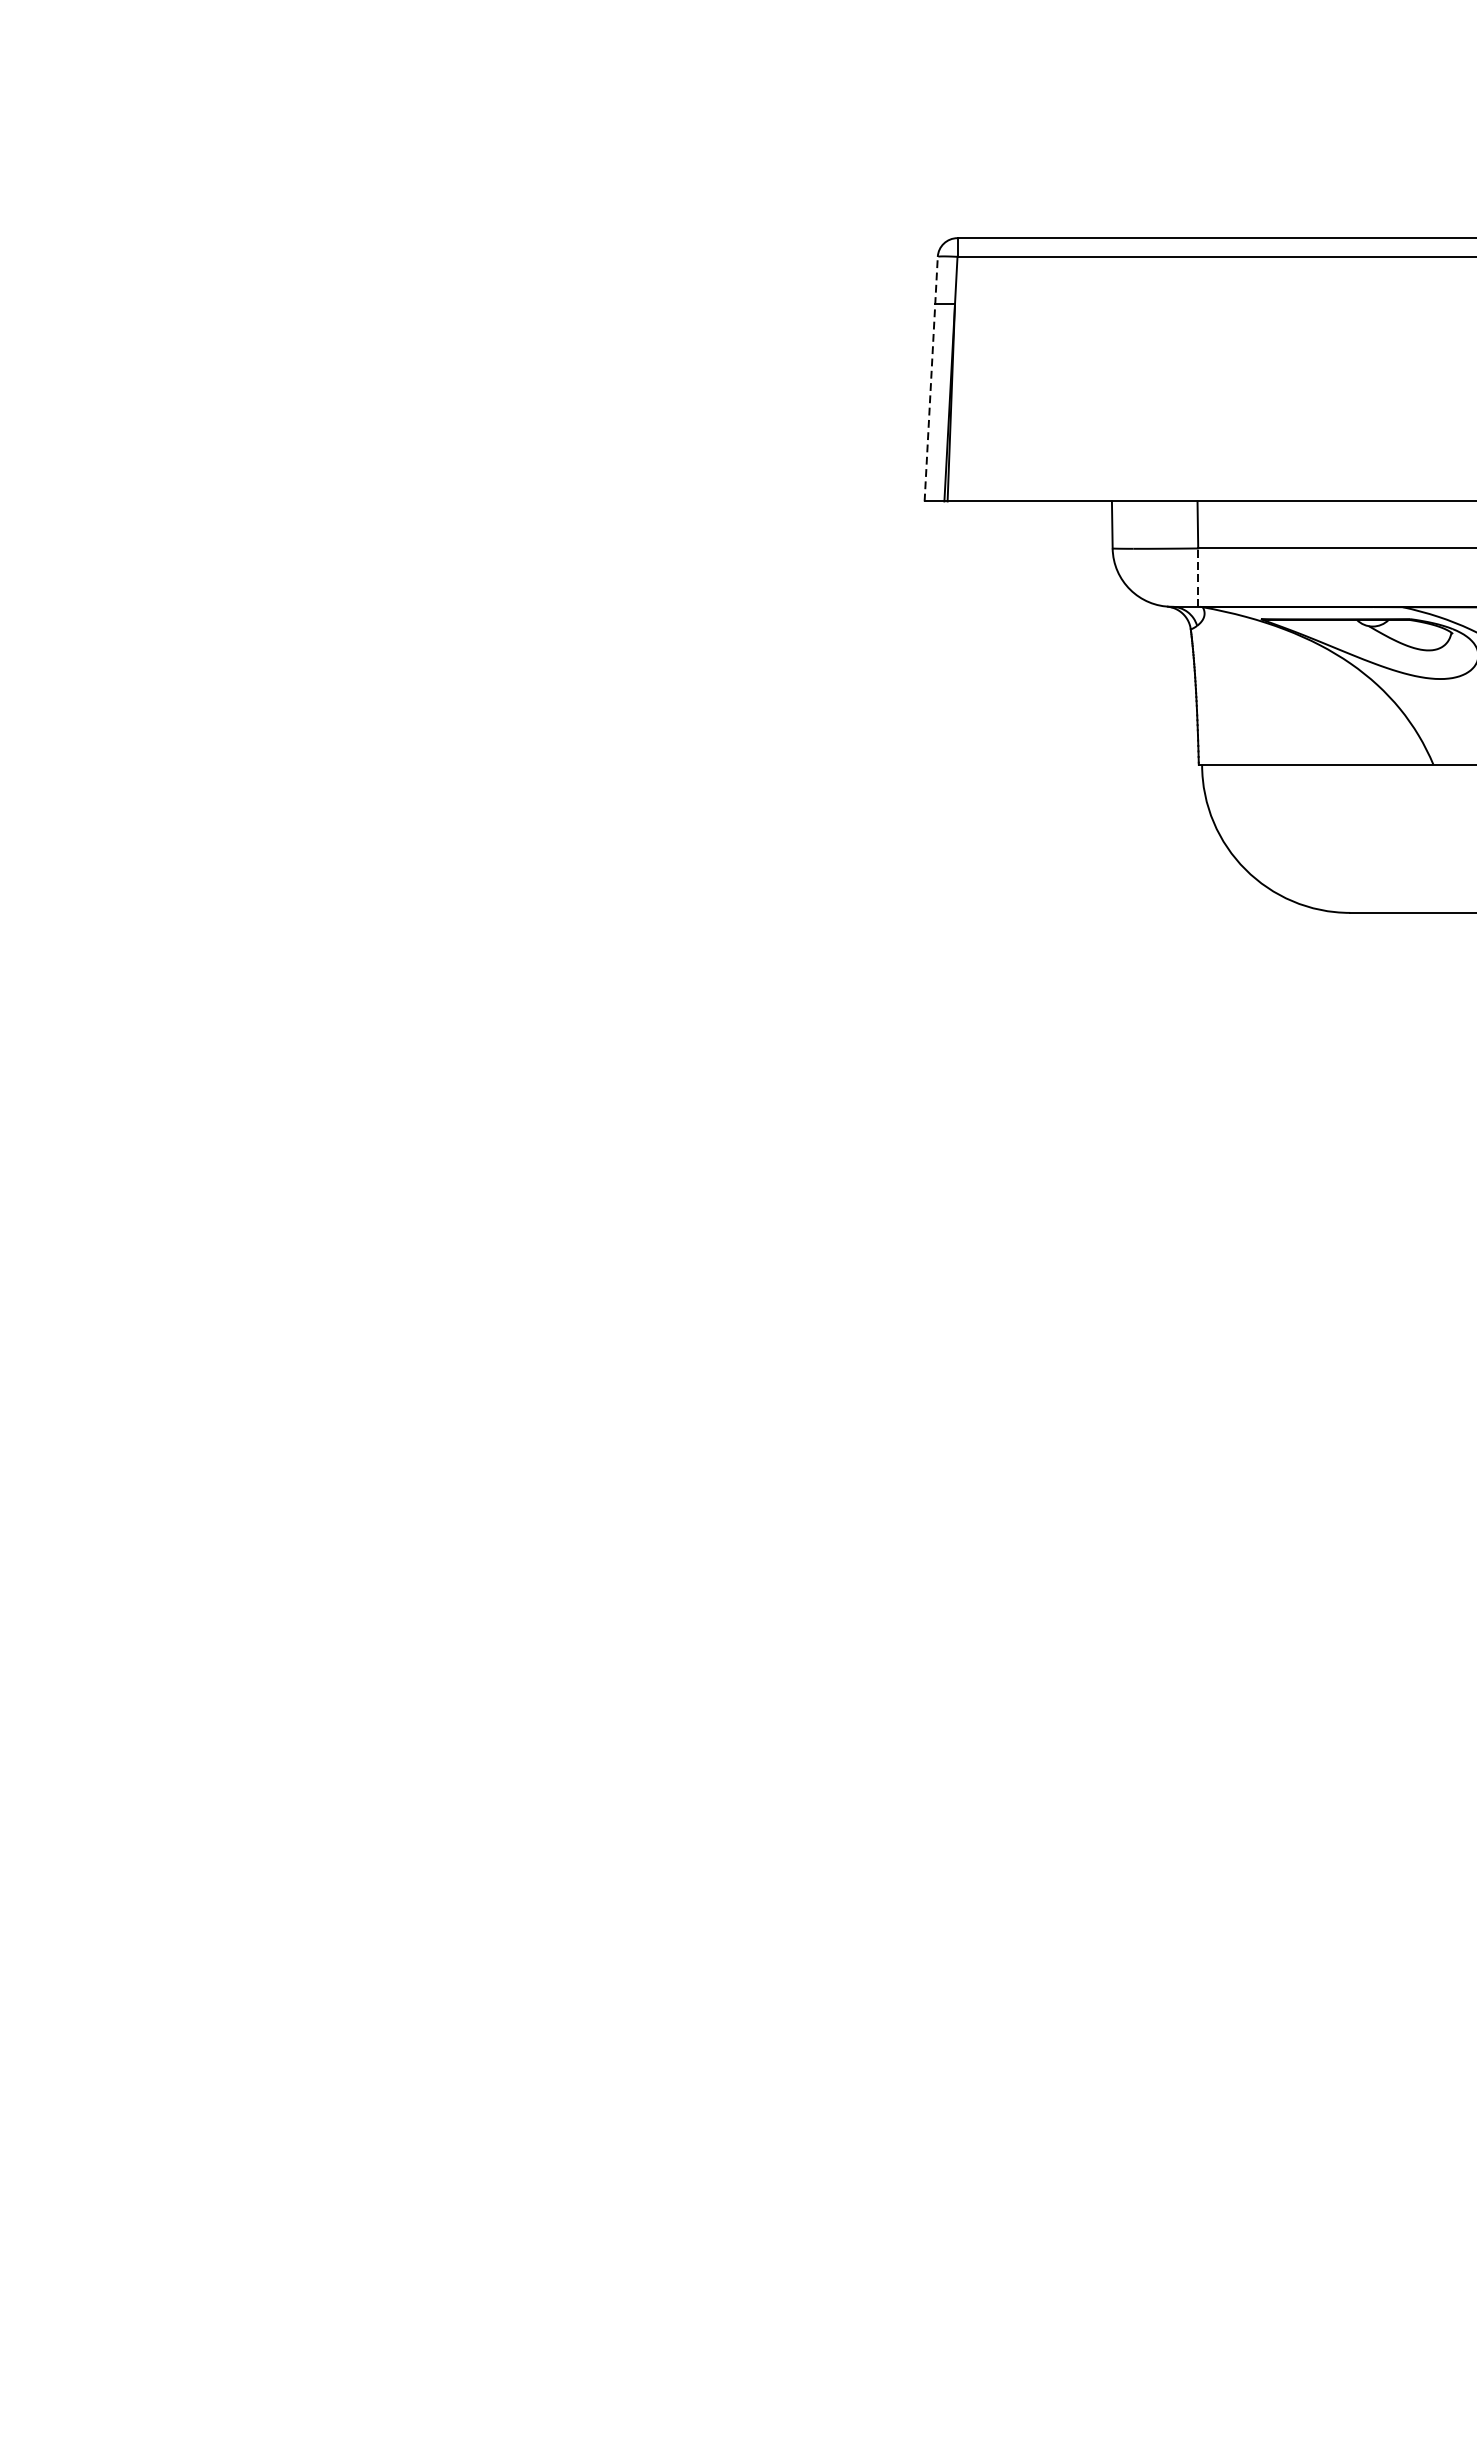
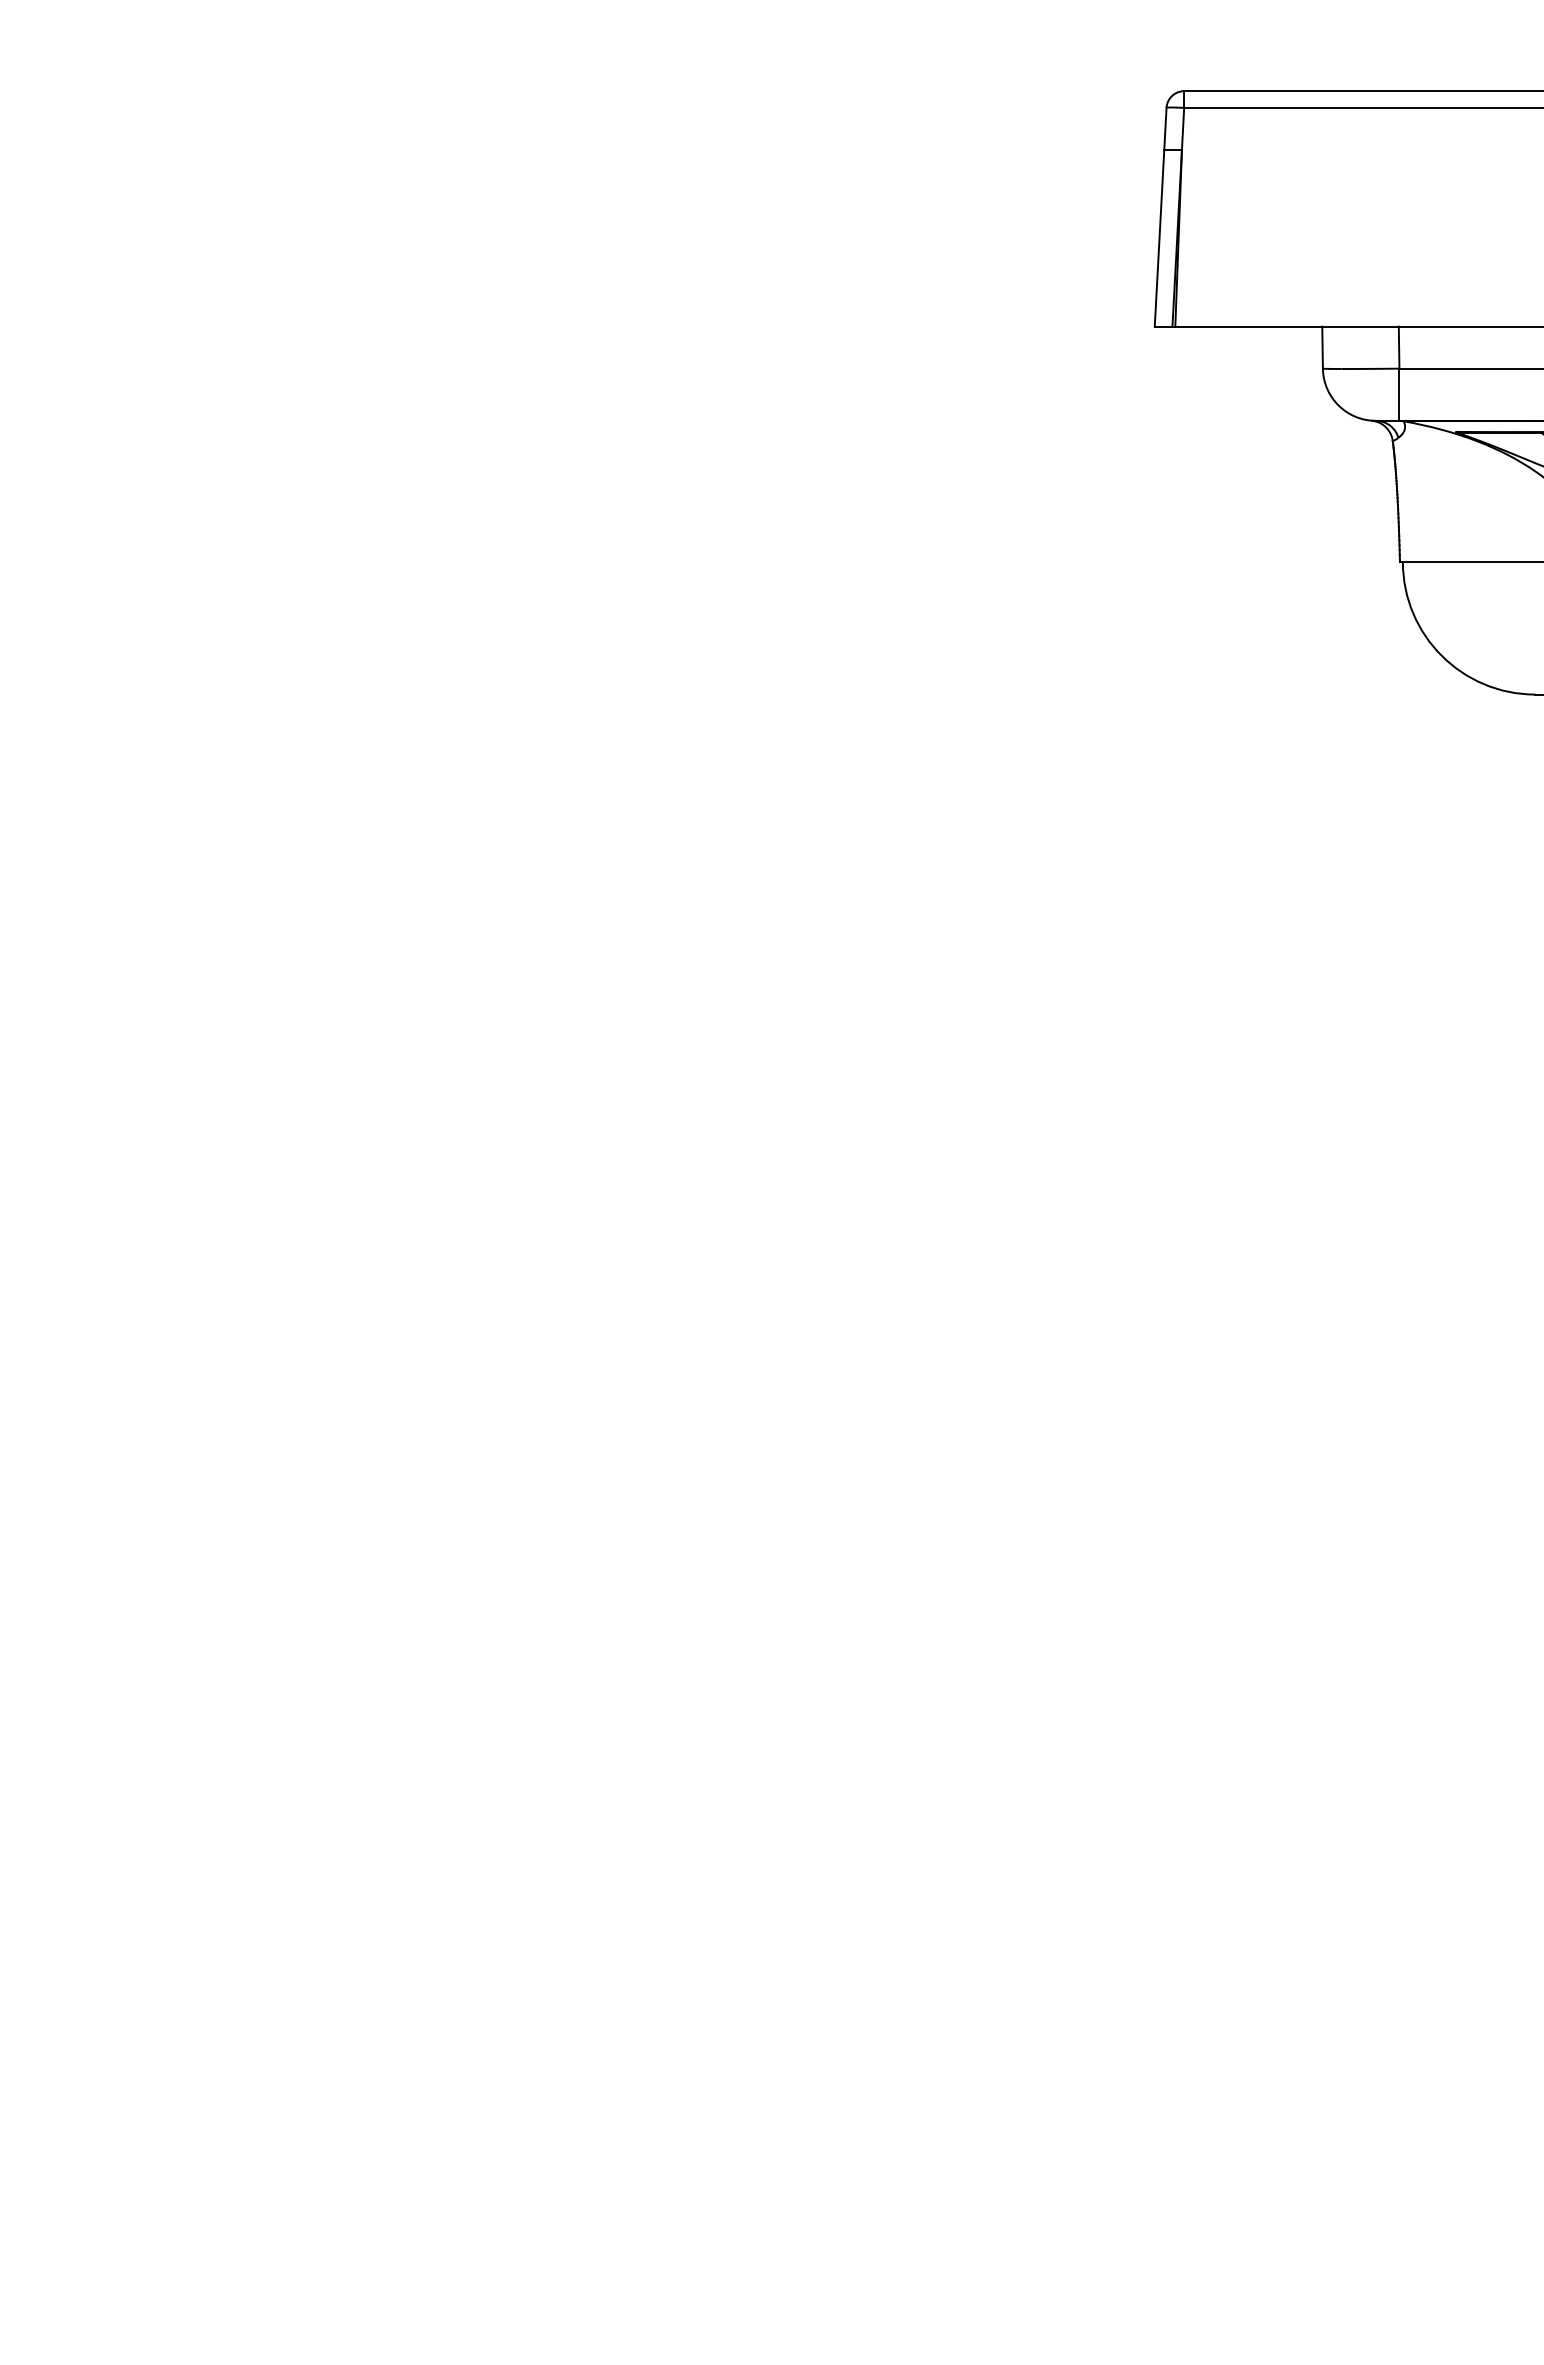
line: (931, 379) -> (1160, 217), dashed -> solid
line: (1198, 577) -> (1399, 394), dashed -> solid

